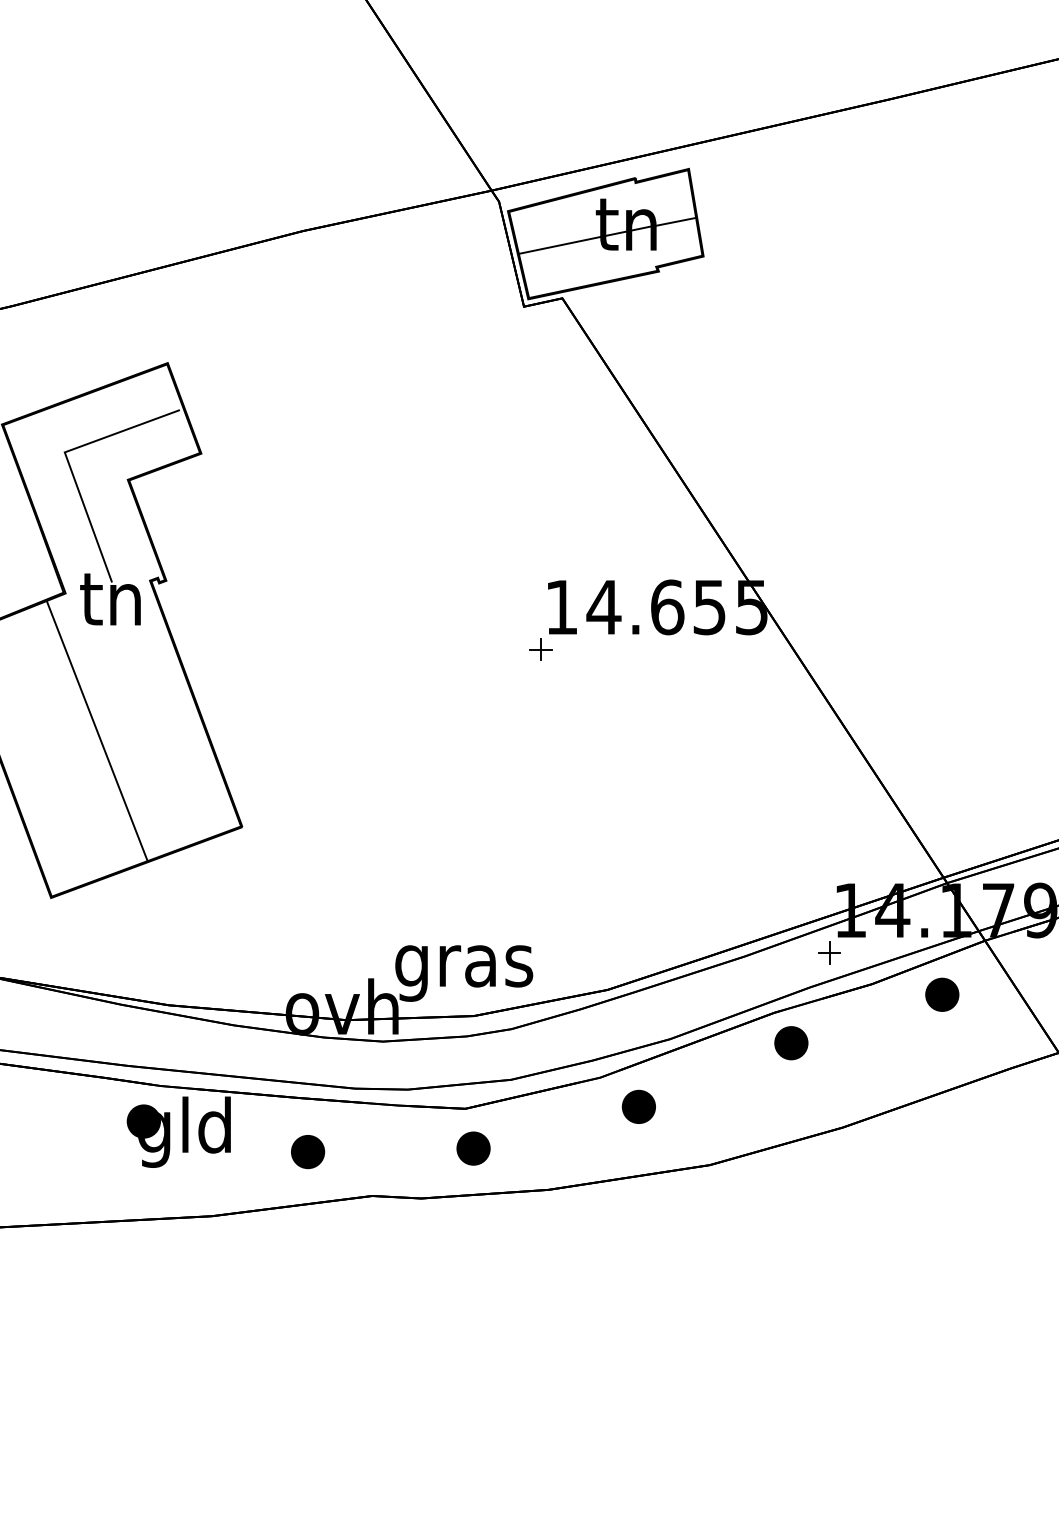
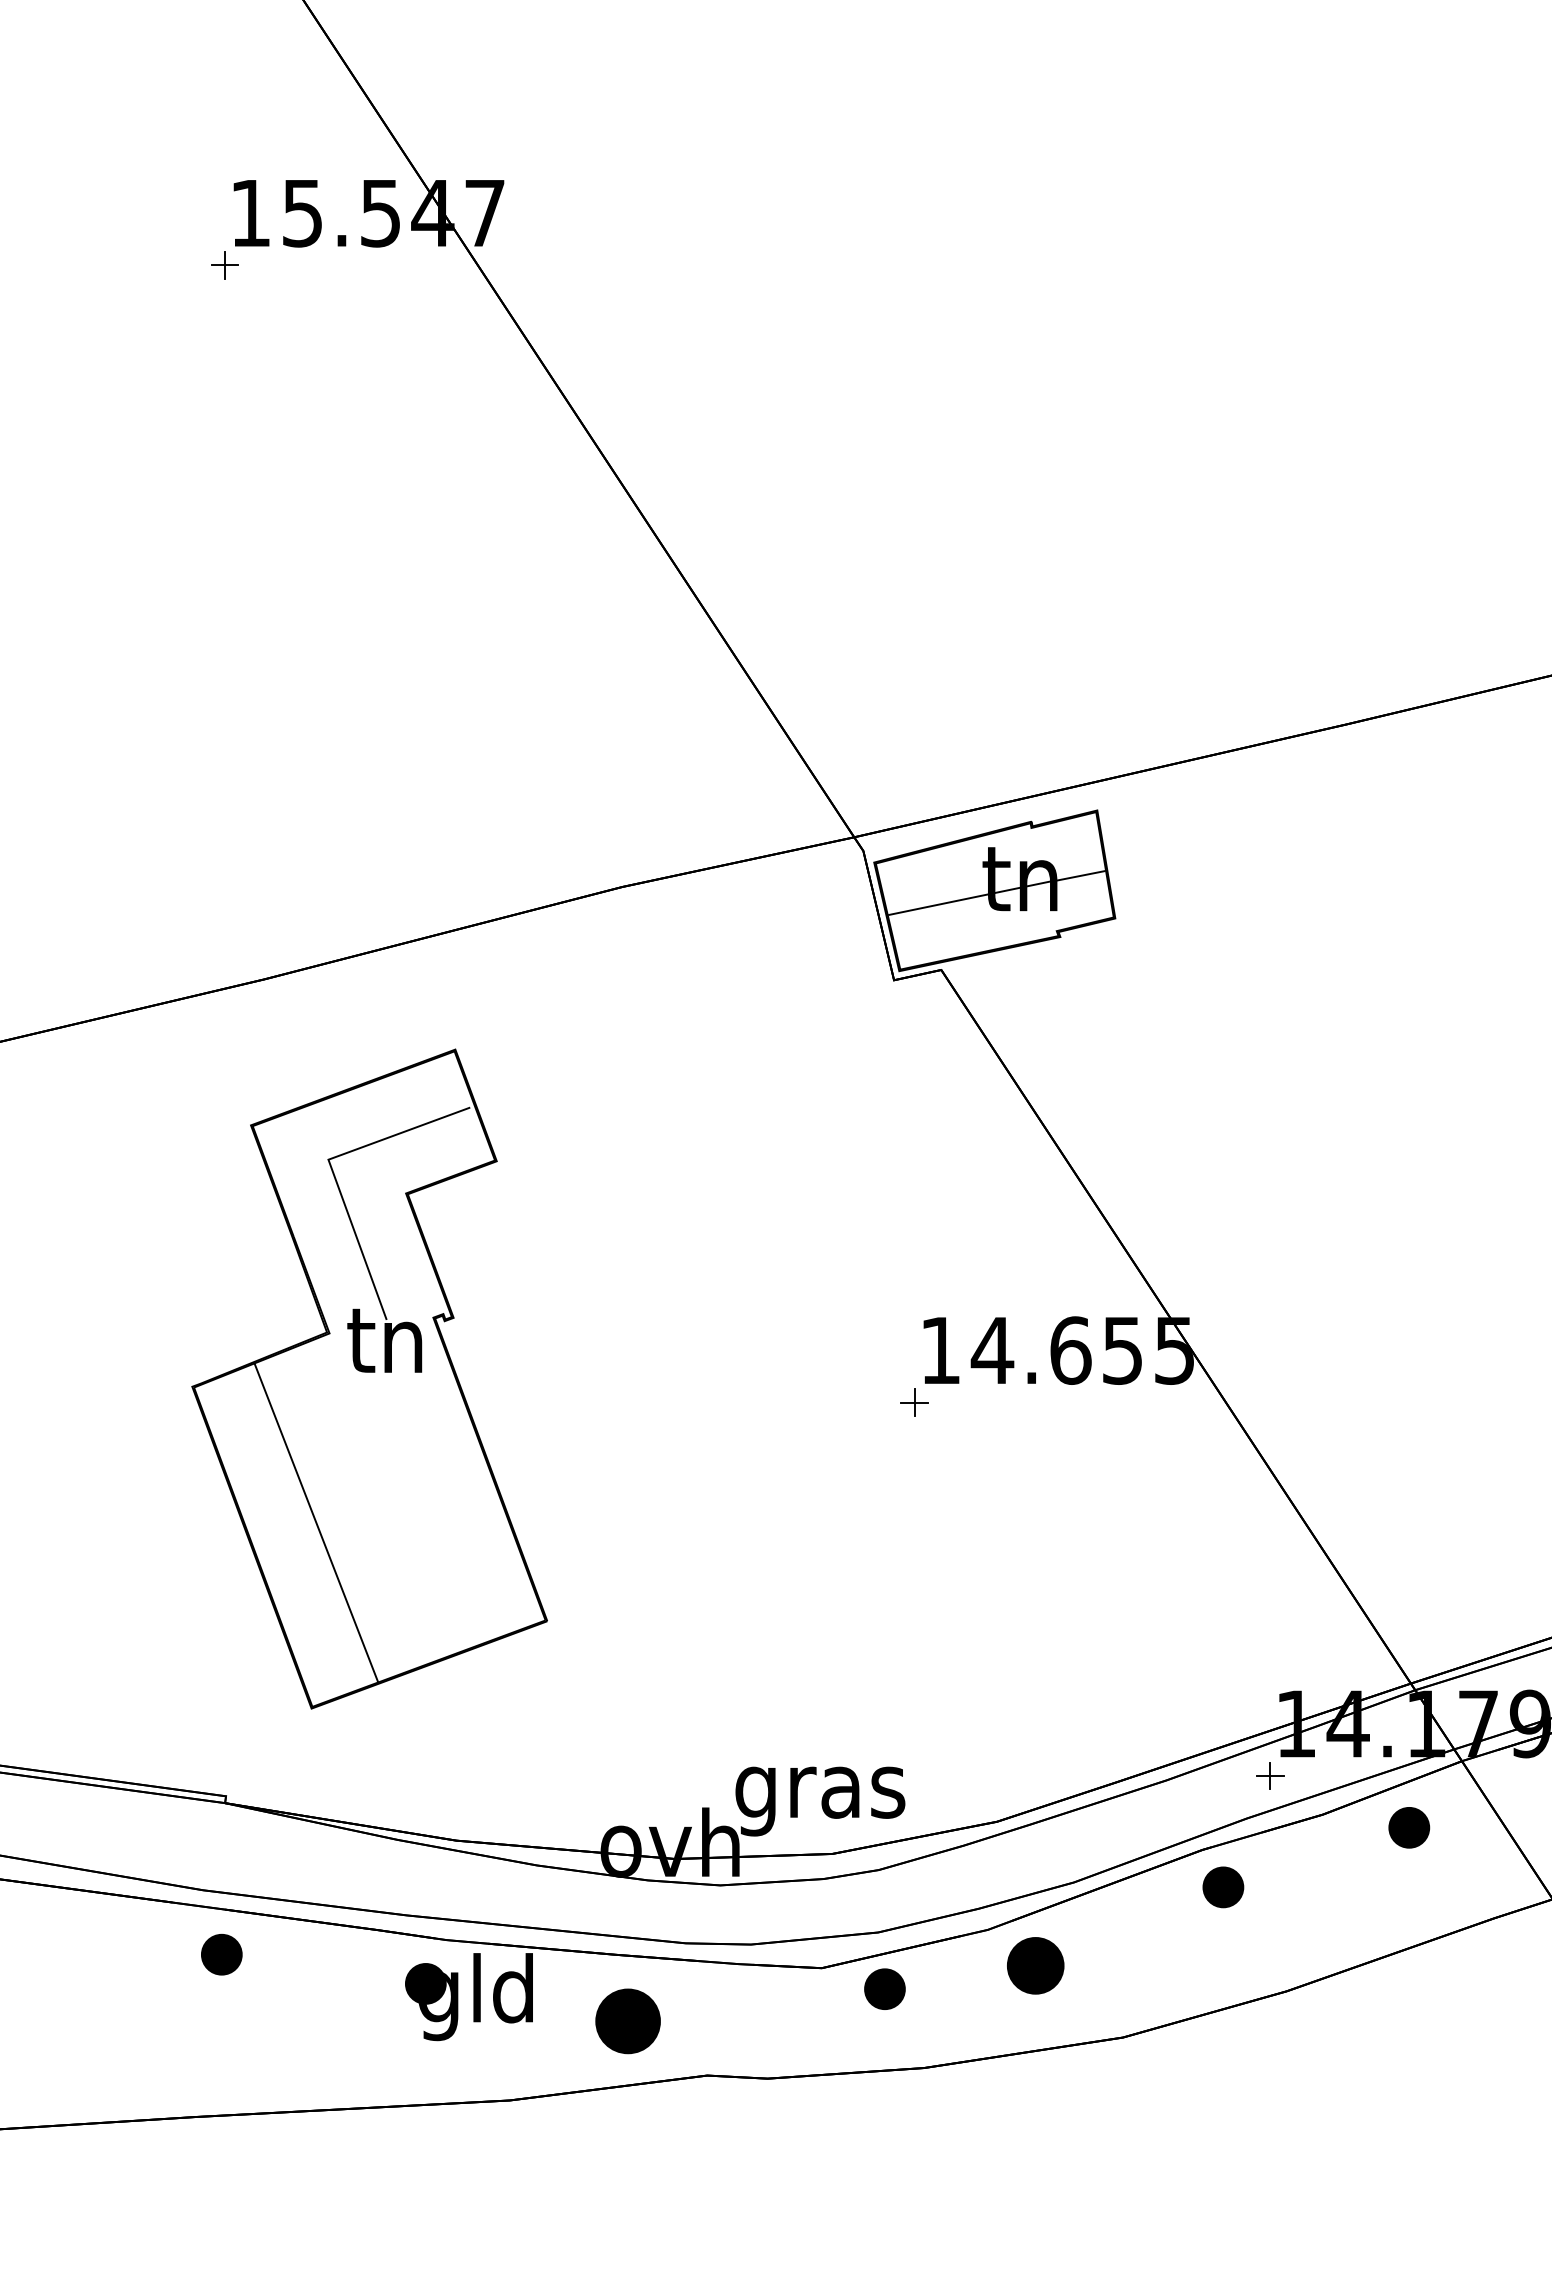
line: (97, 730) -> (316, 1522), moved
part: (638, 1106) -> (1035, 1965), size x1.4
part: (473, 1148) -> (884, 1988), moved
part: (307, 1152) -> (627, 2021), size x1.6

